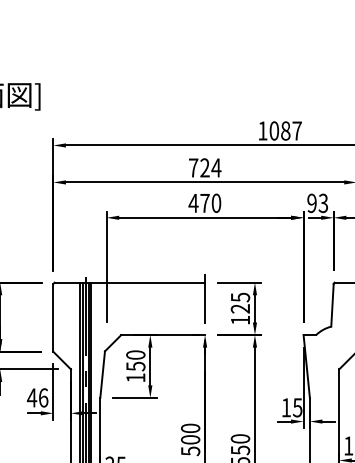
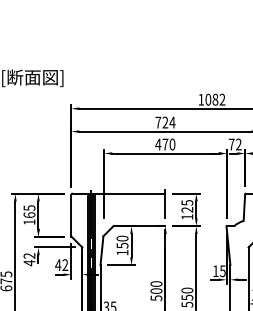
text: (297, 130) -> (222, 99), 1087 -> 1082
text: (316, 203) -> (234, 144), 93 -> 72
text: (43, 398) -> (65, 265), 46 -> 42

